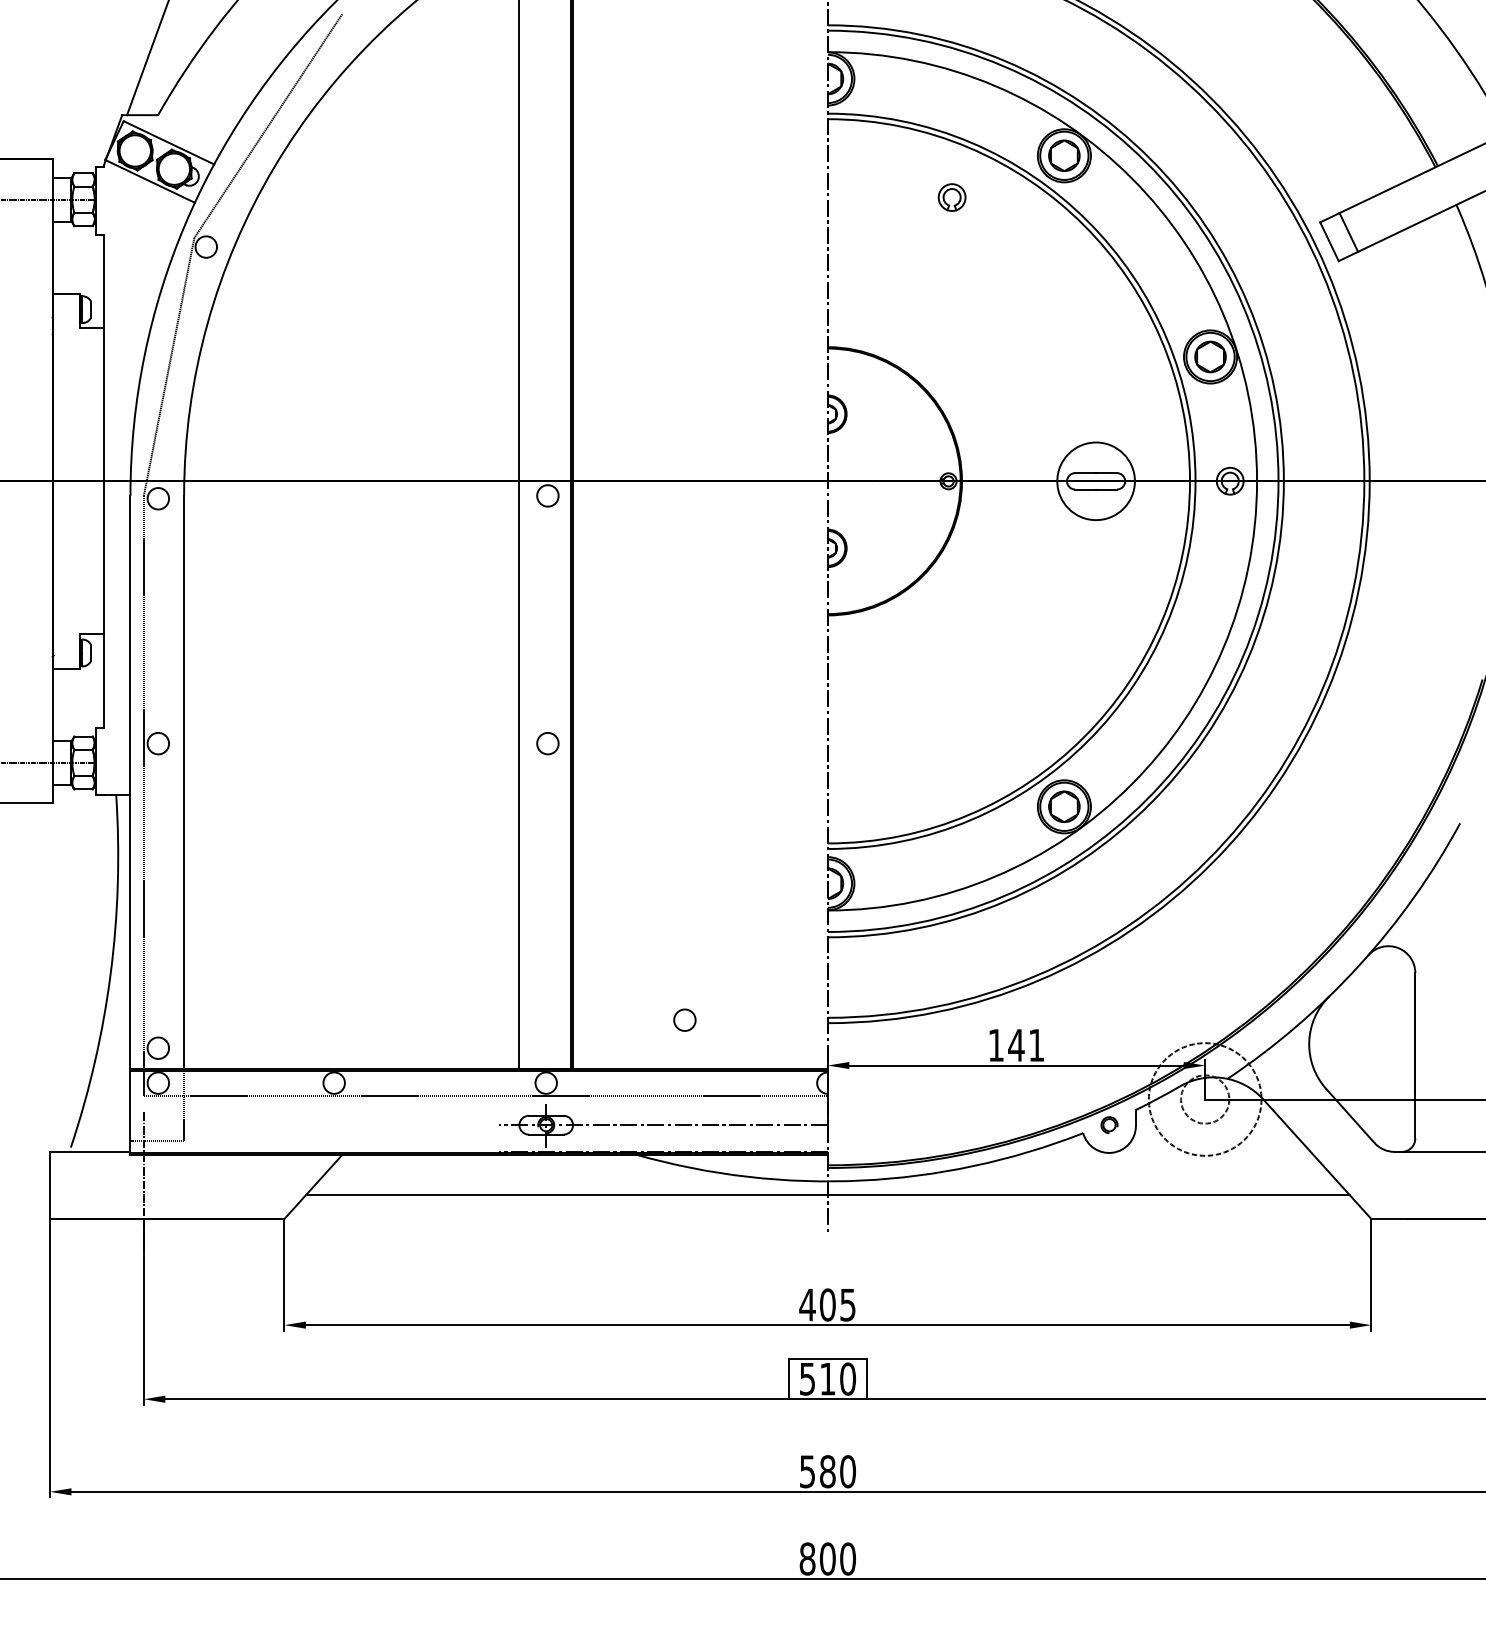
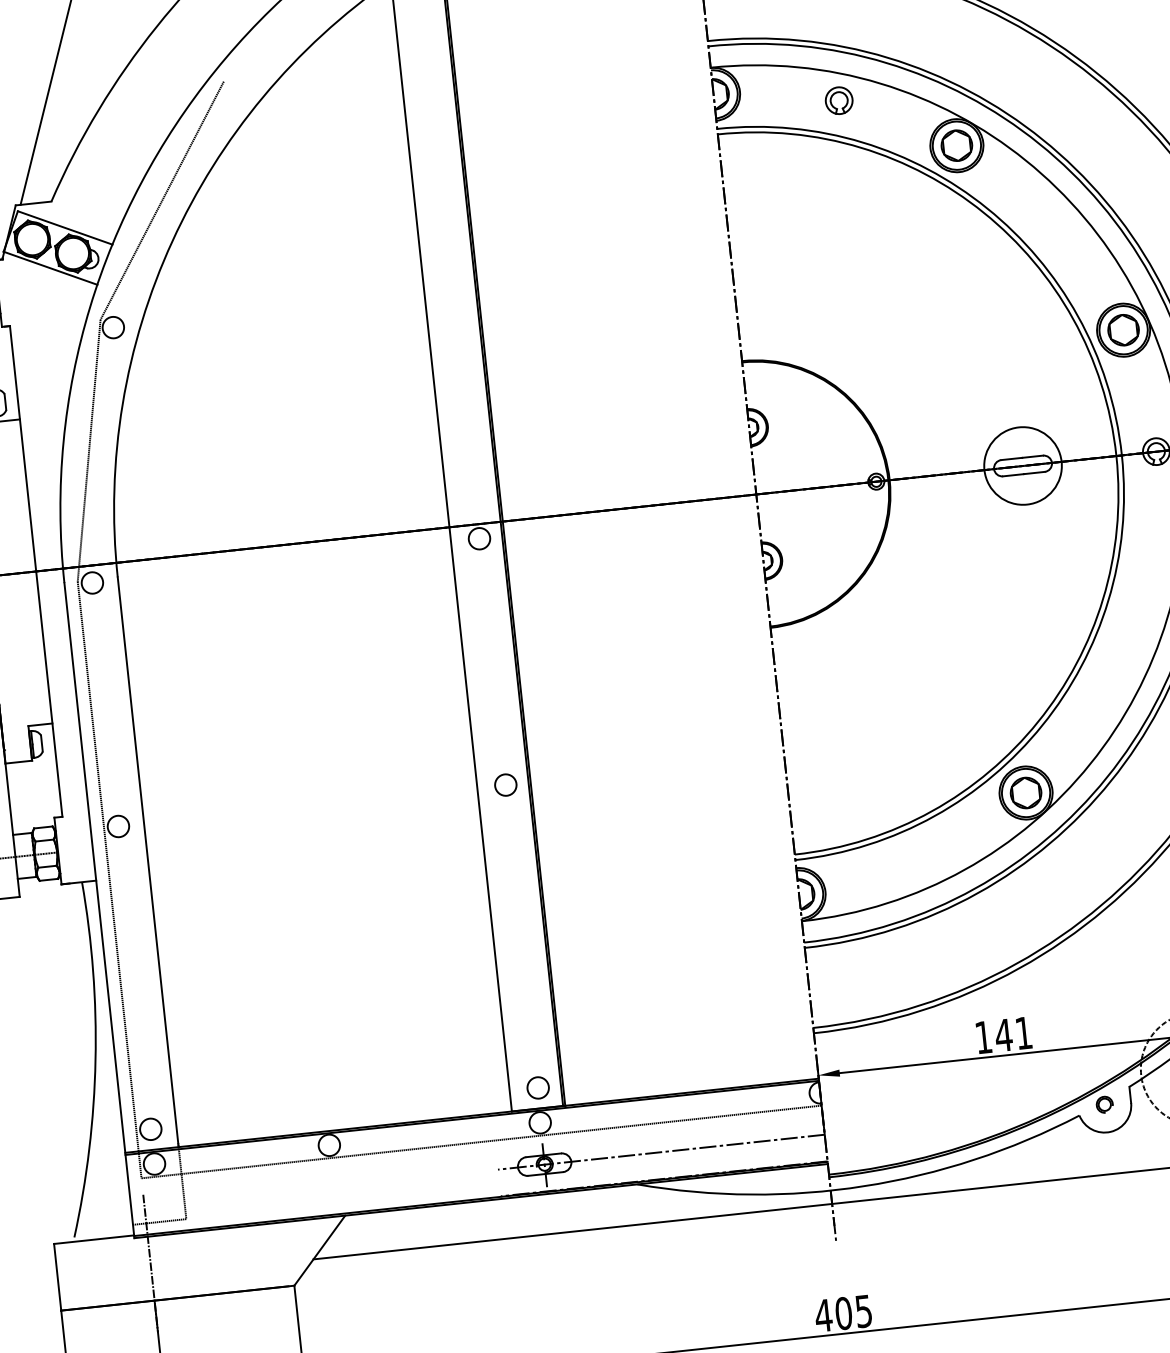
part: (951, 197) -> (838, 100), moved
circle: (684, 1019) -> (537, 1087), moved

